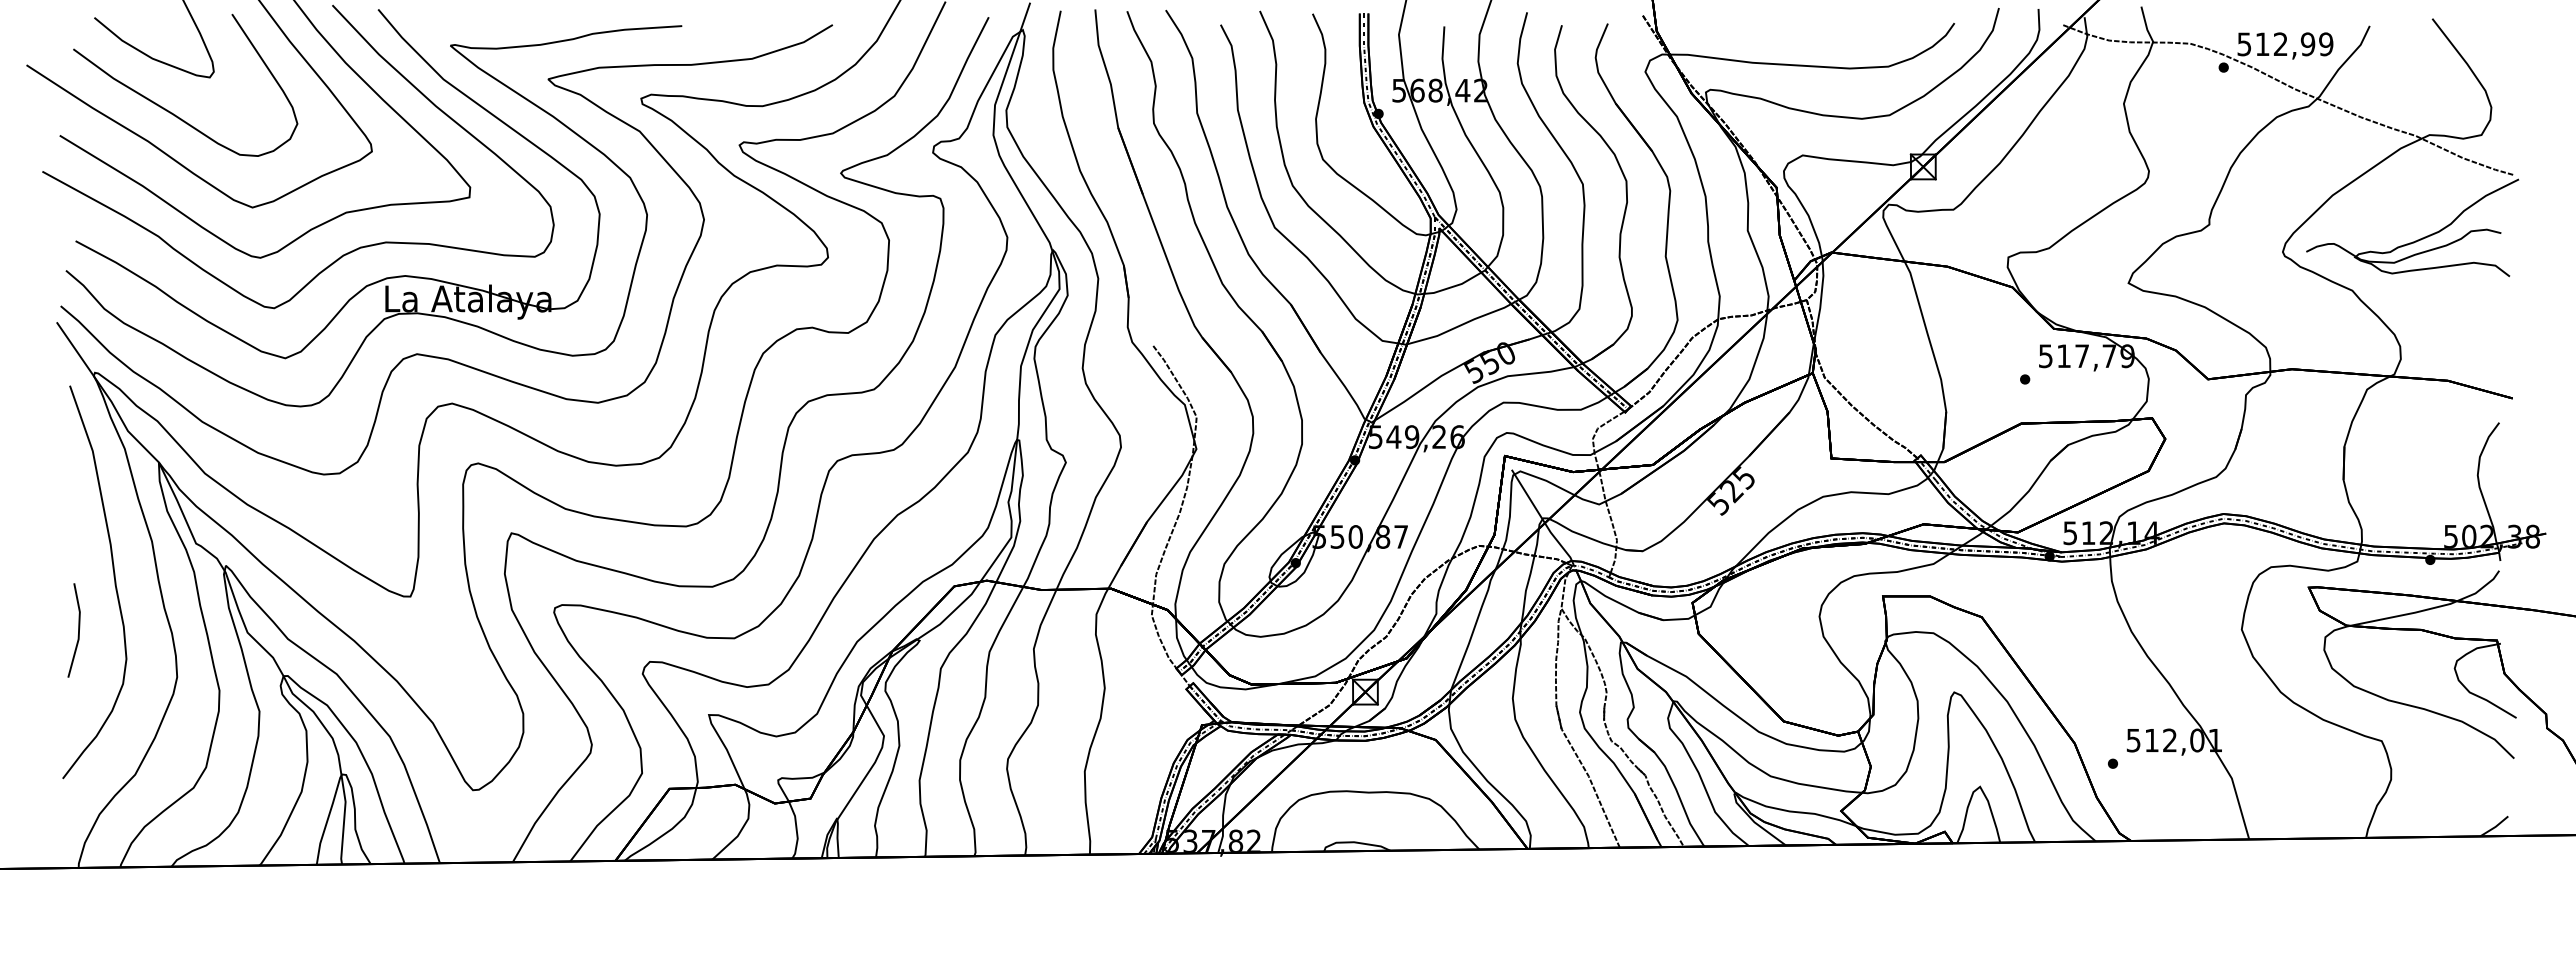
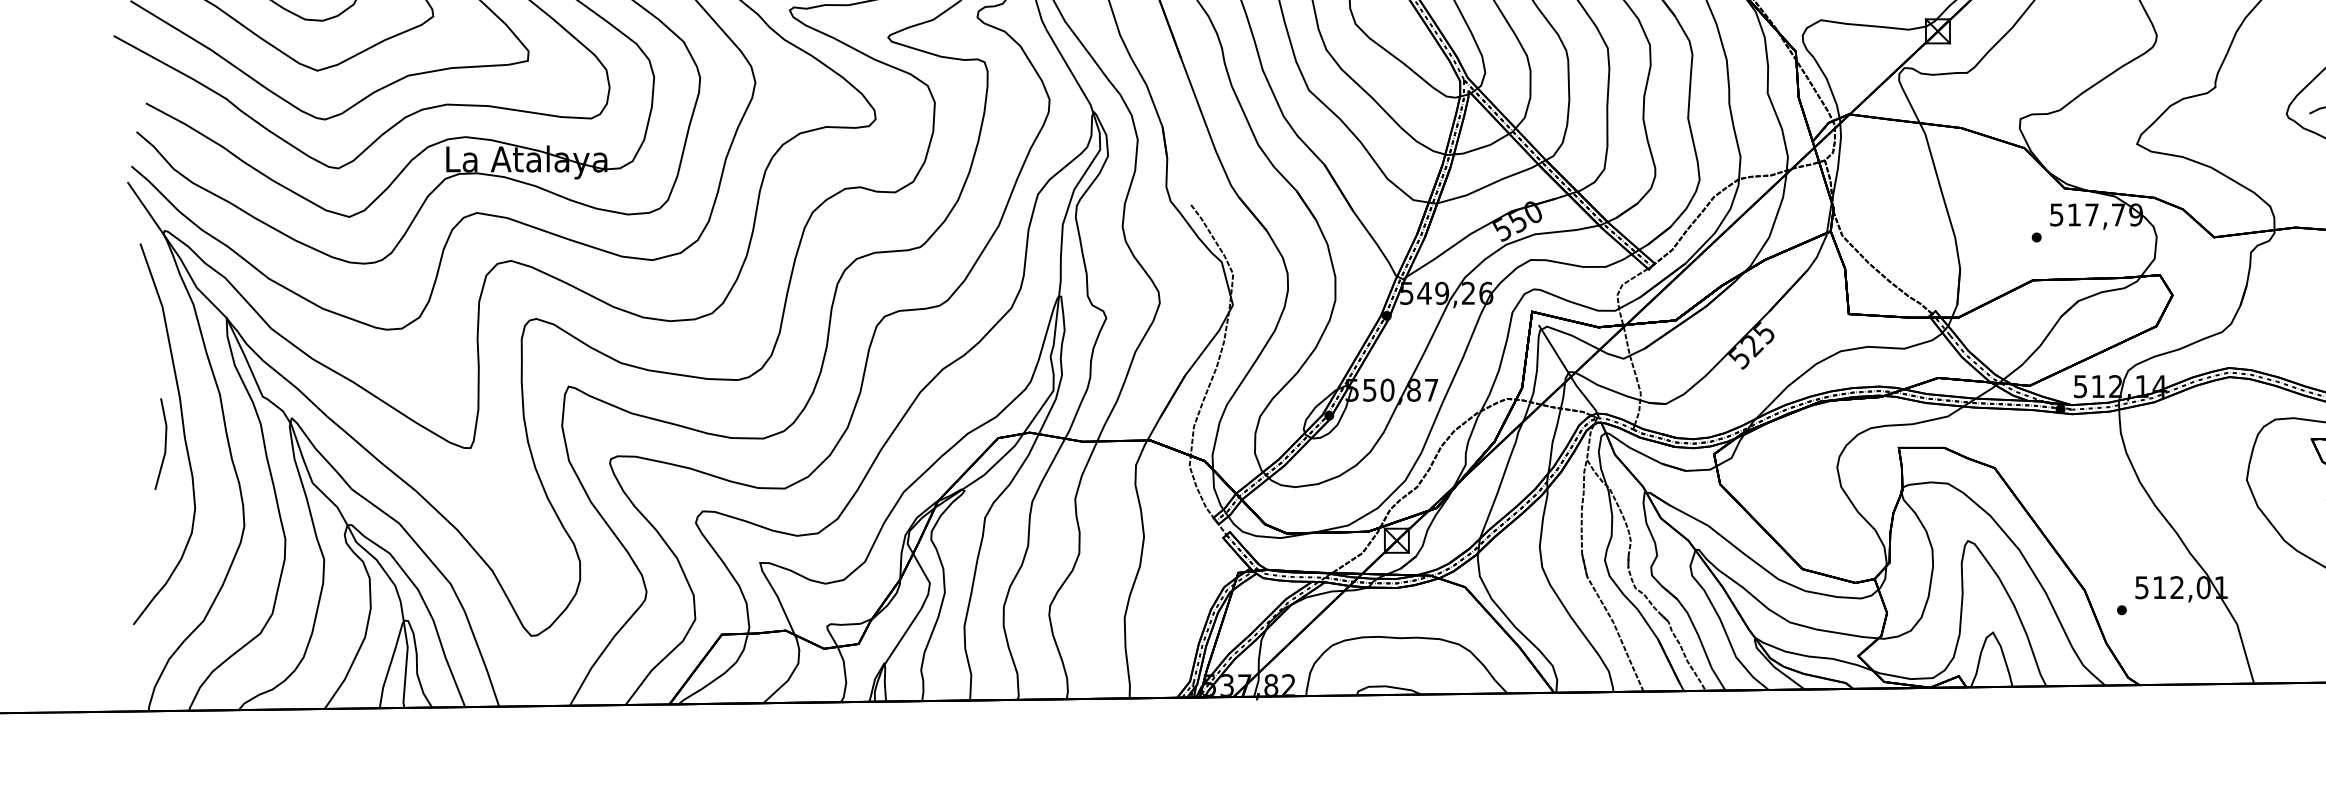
line: (78, 630) -> (165, 444), moved

